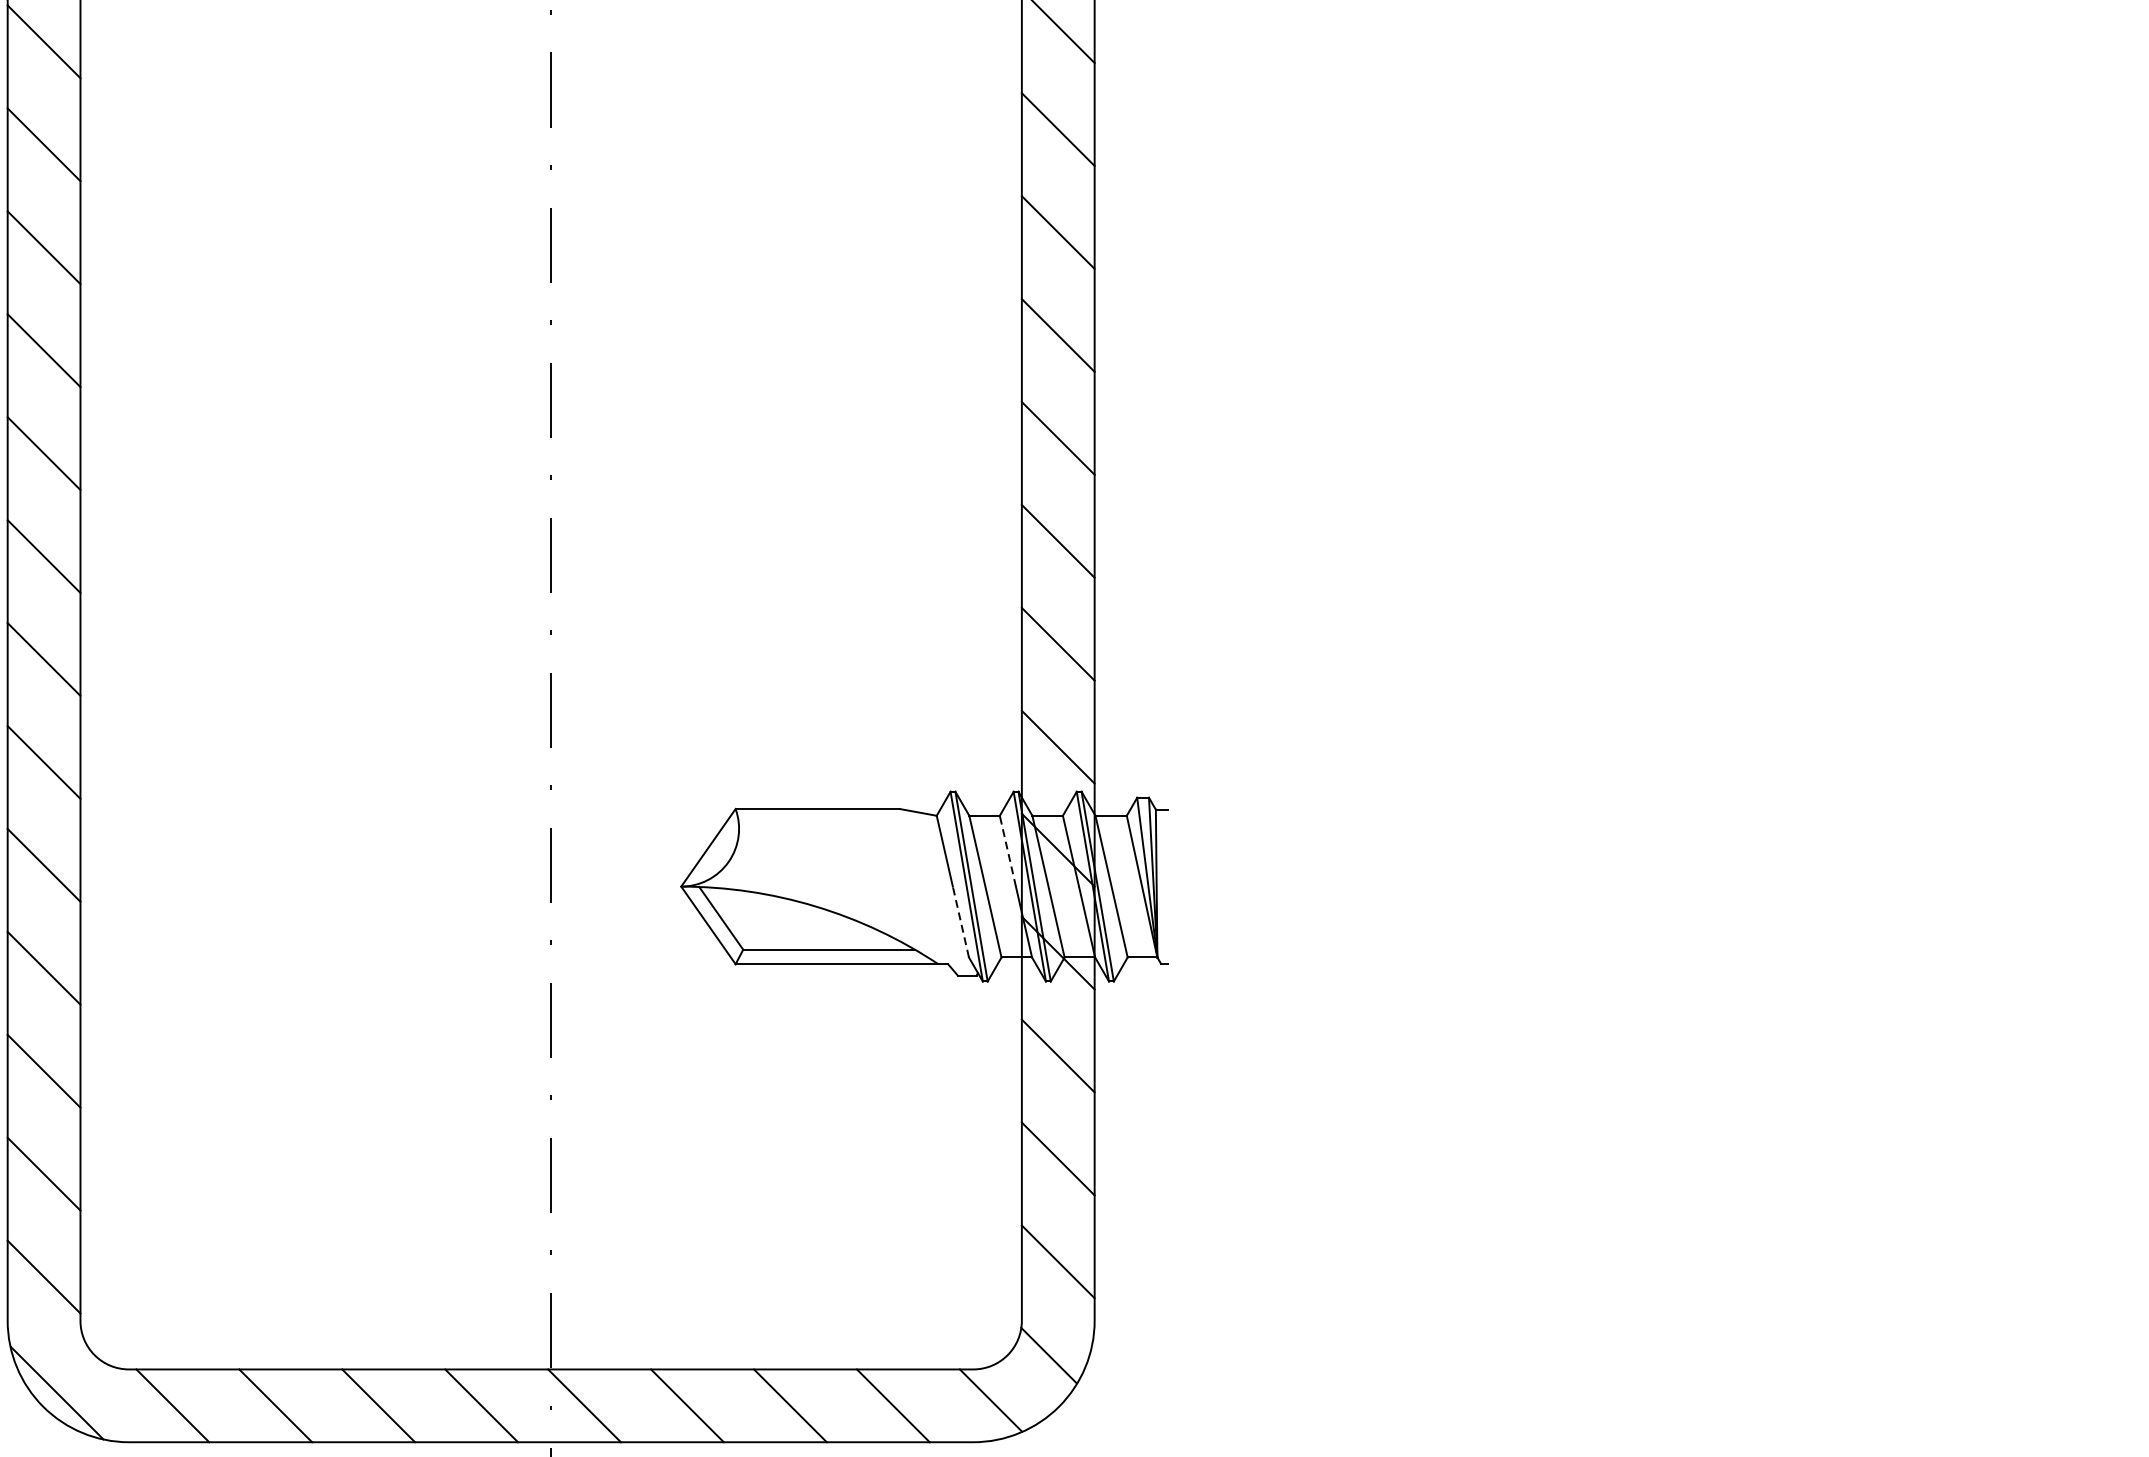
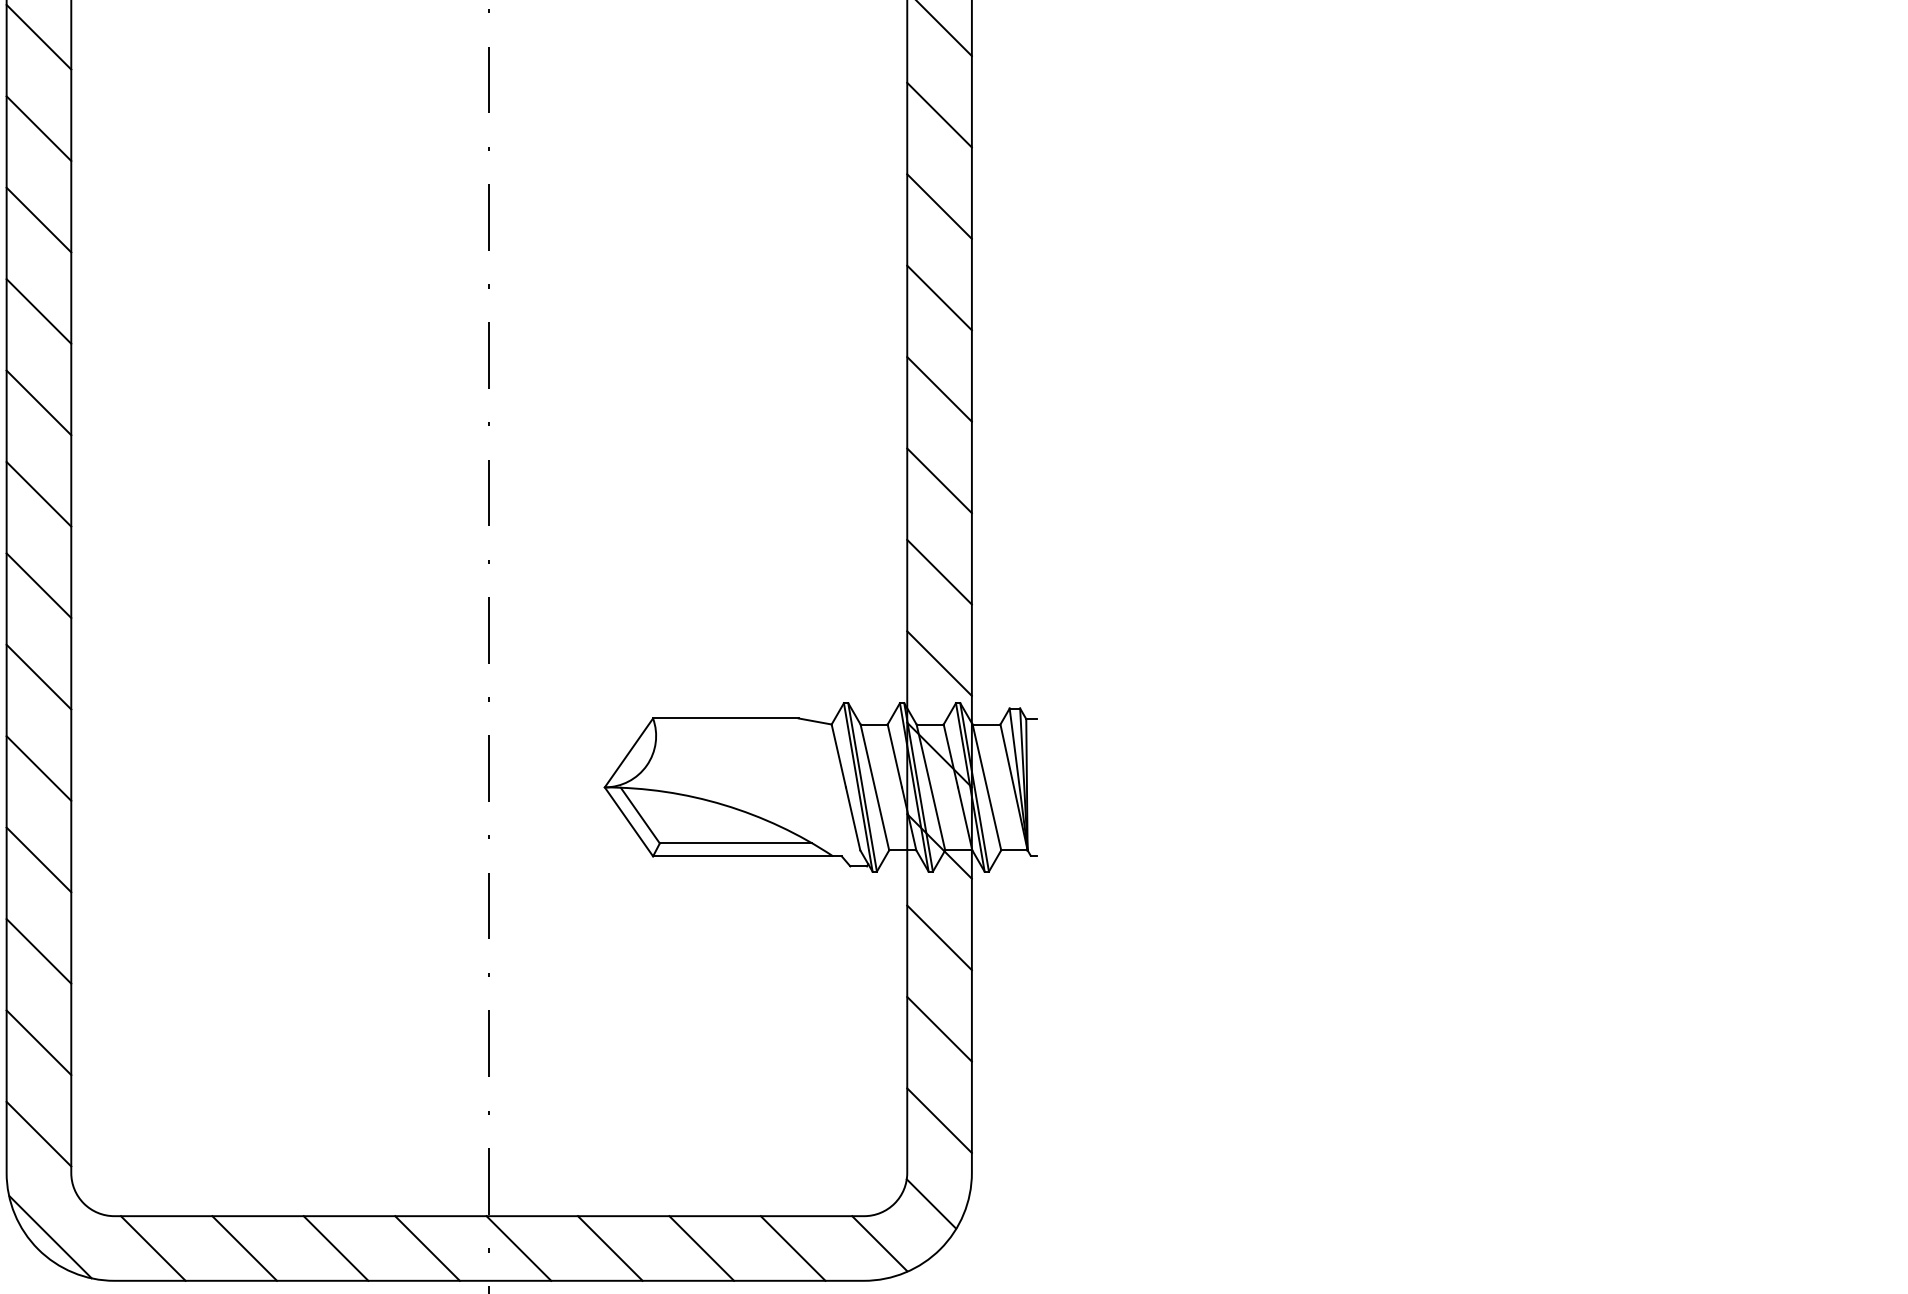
line: (1007, 850) -> (894, 755), dashed -> solid
line: (961, 921) -> (853, 818), dashed -> solid

